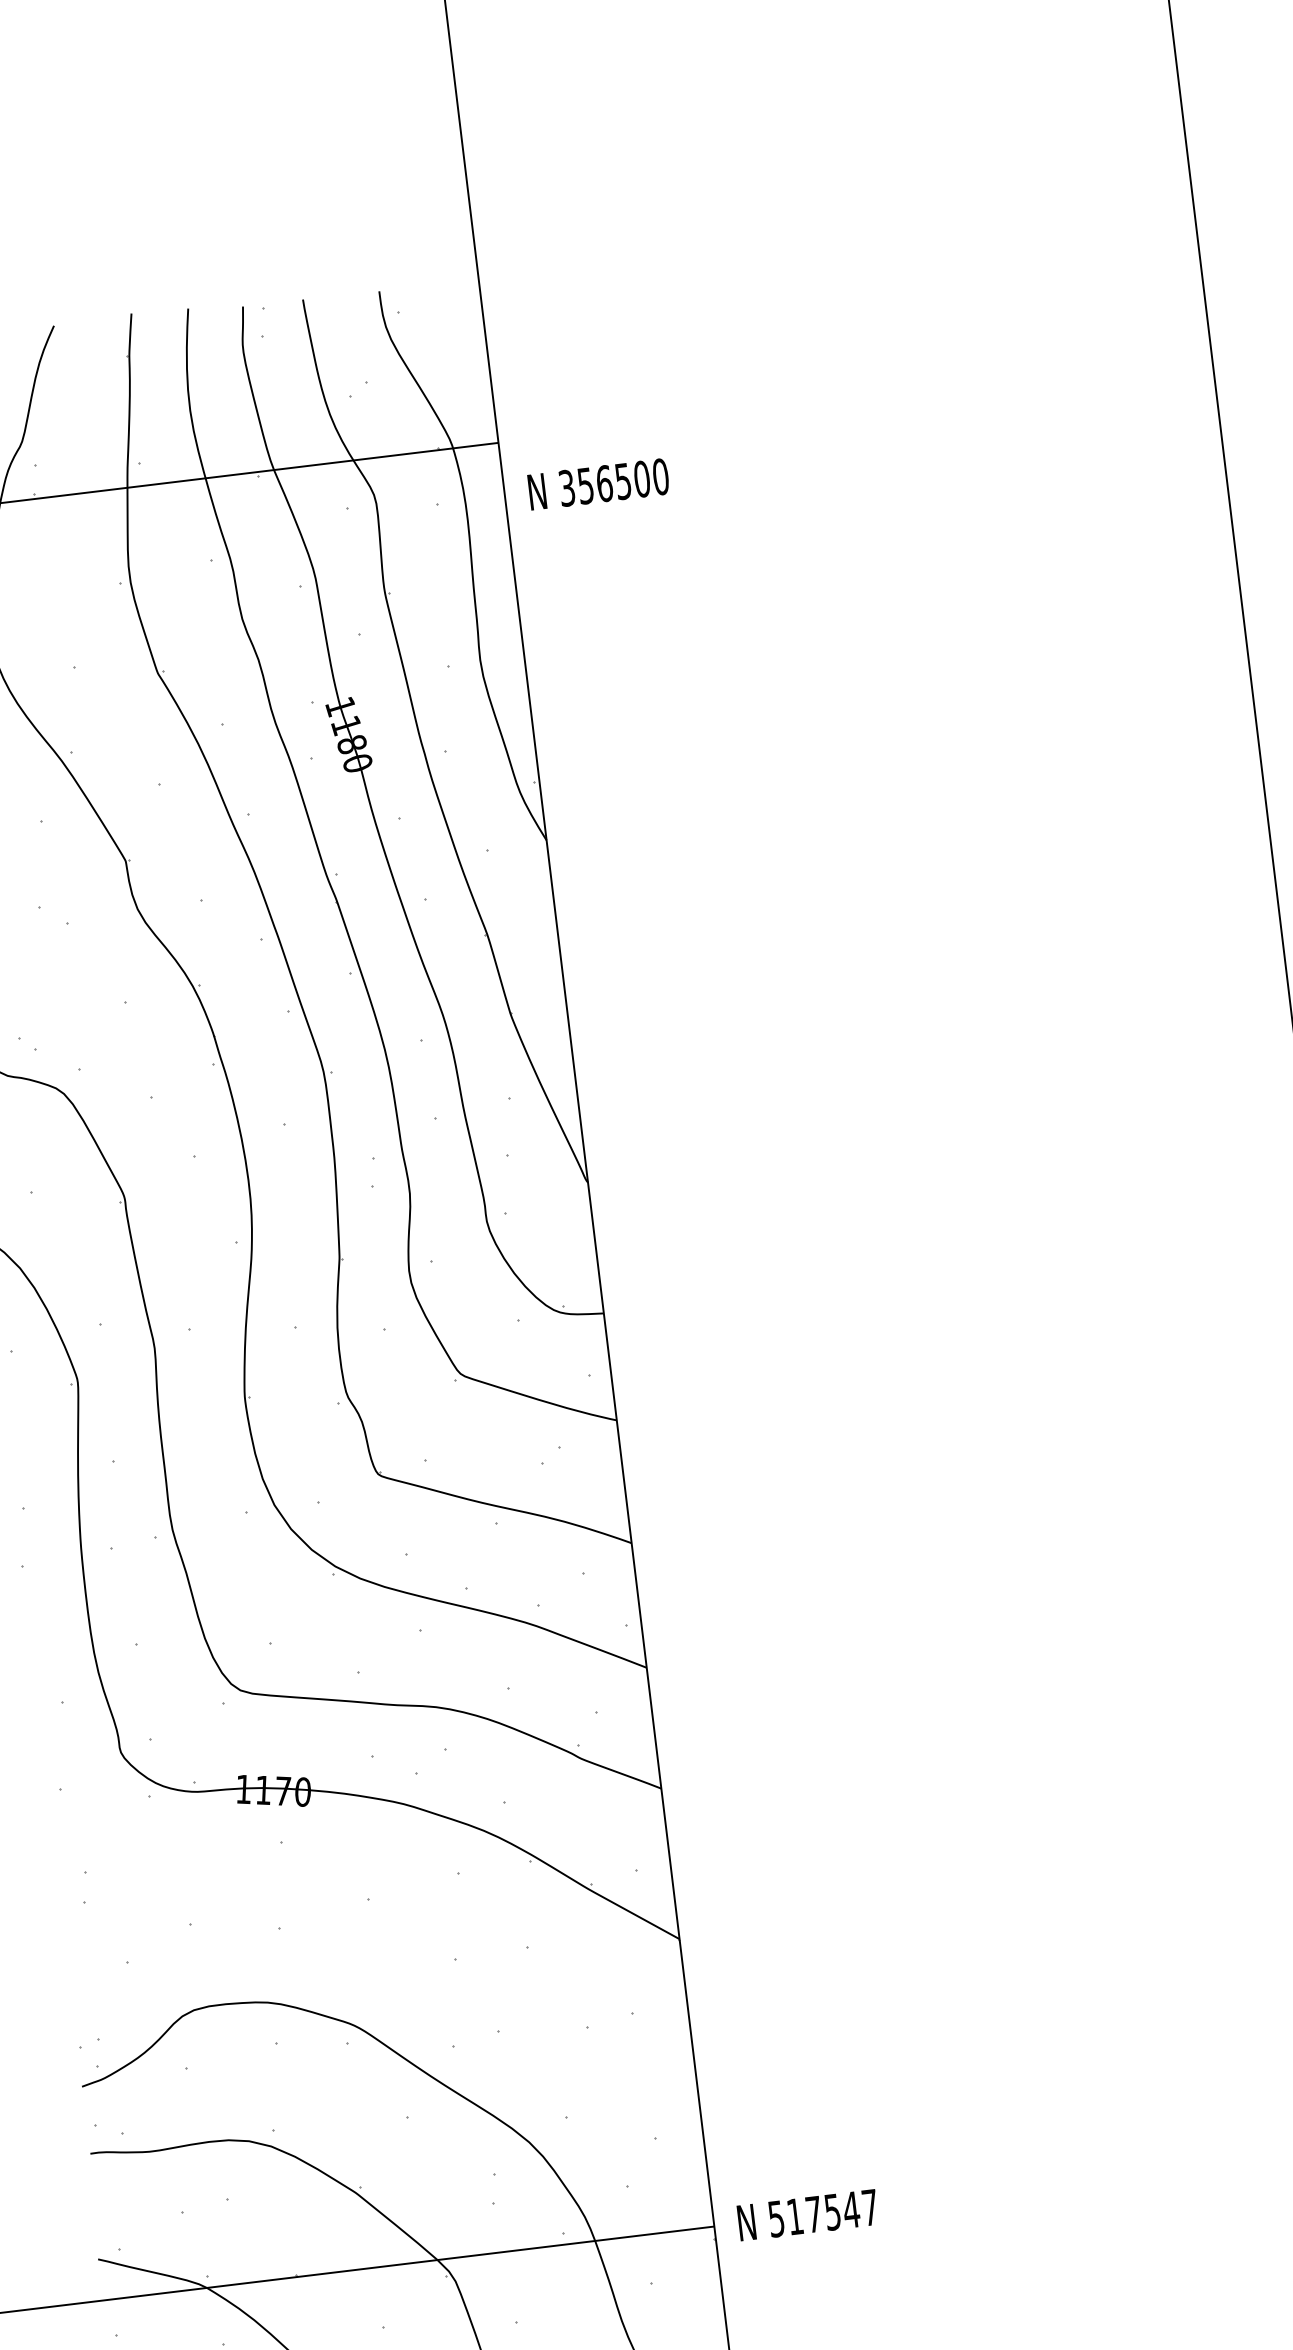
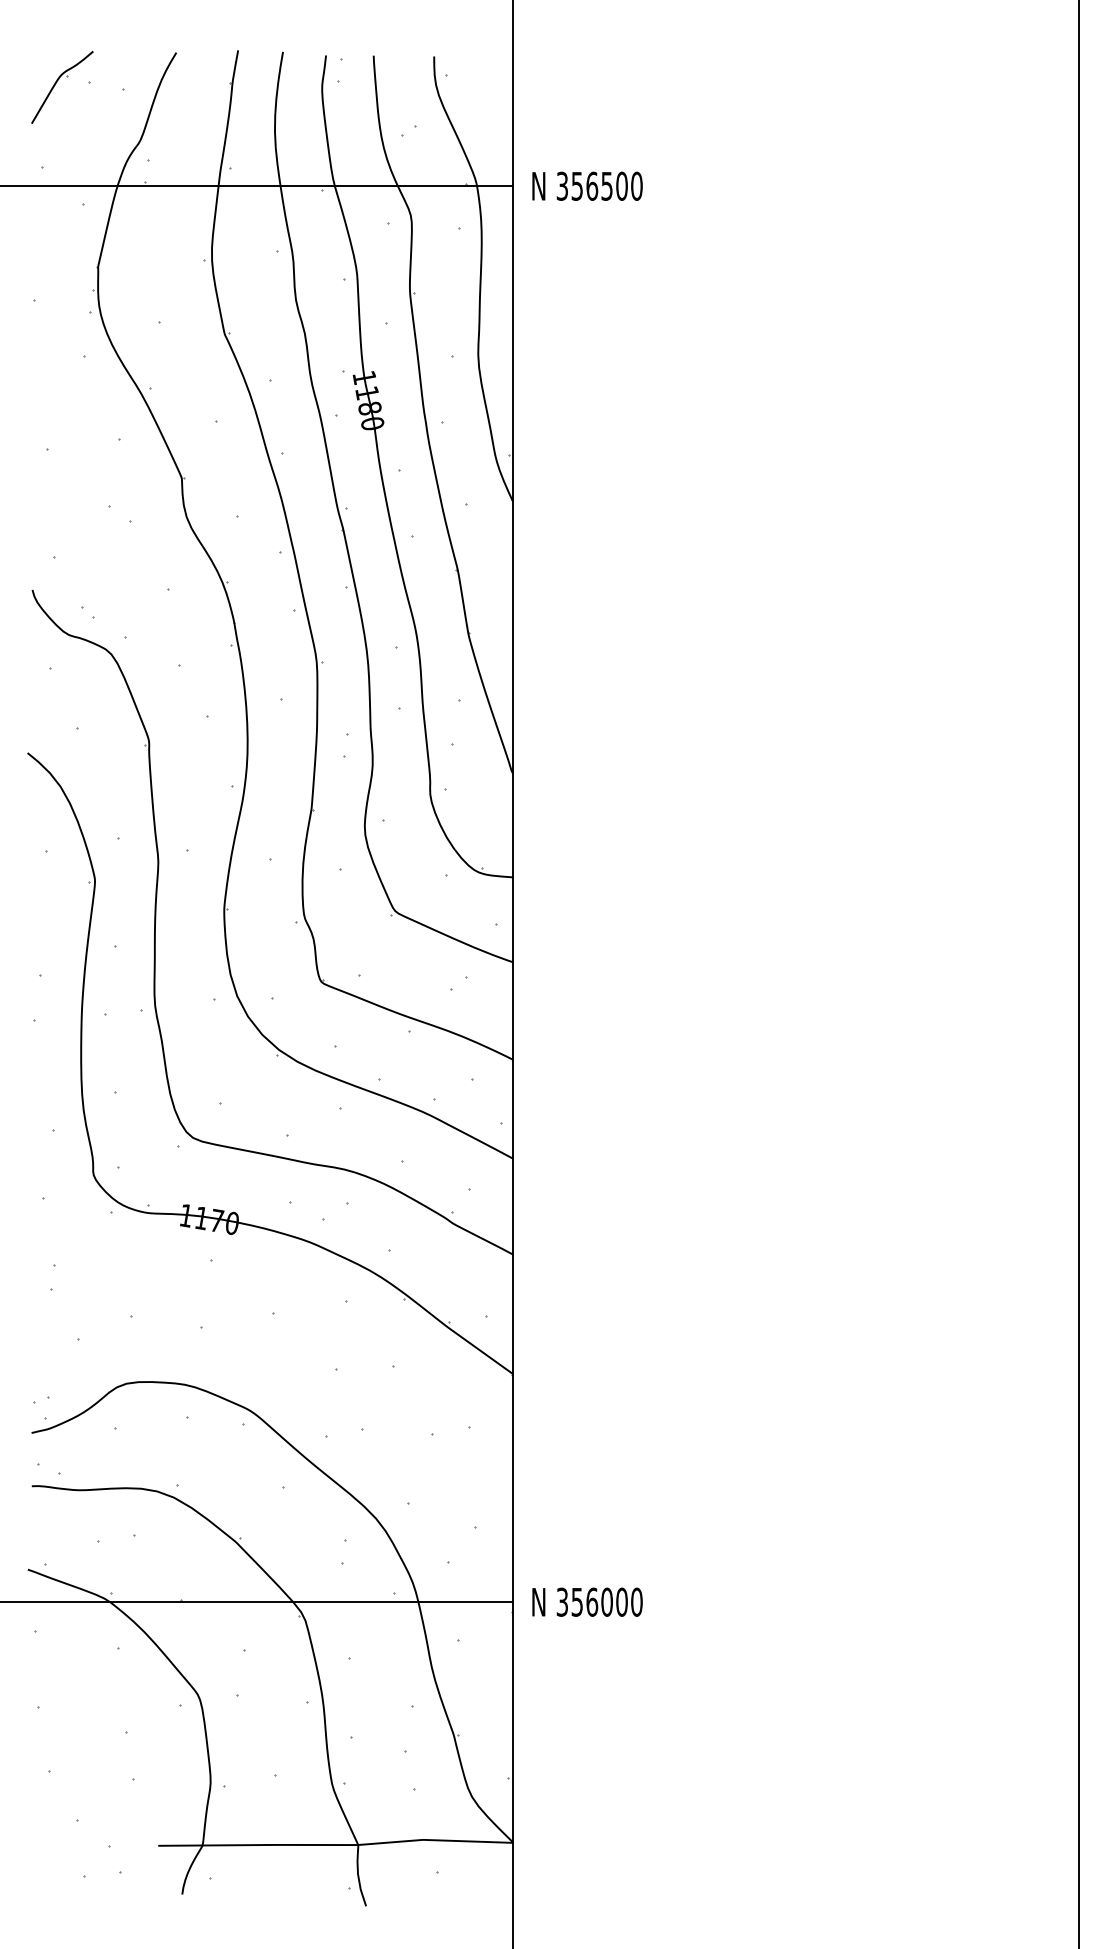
text: (598, 483) -> (587, 185), moved
text: (823, 2212) -> (599, 1601), 517547 -> 356000

